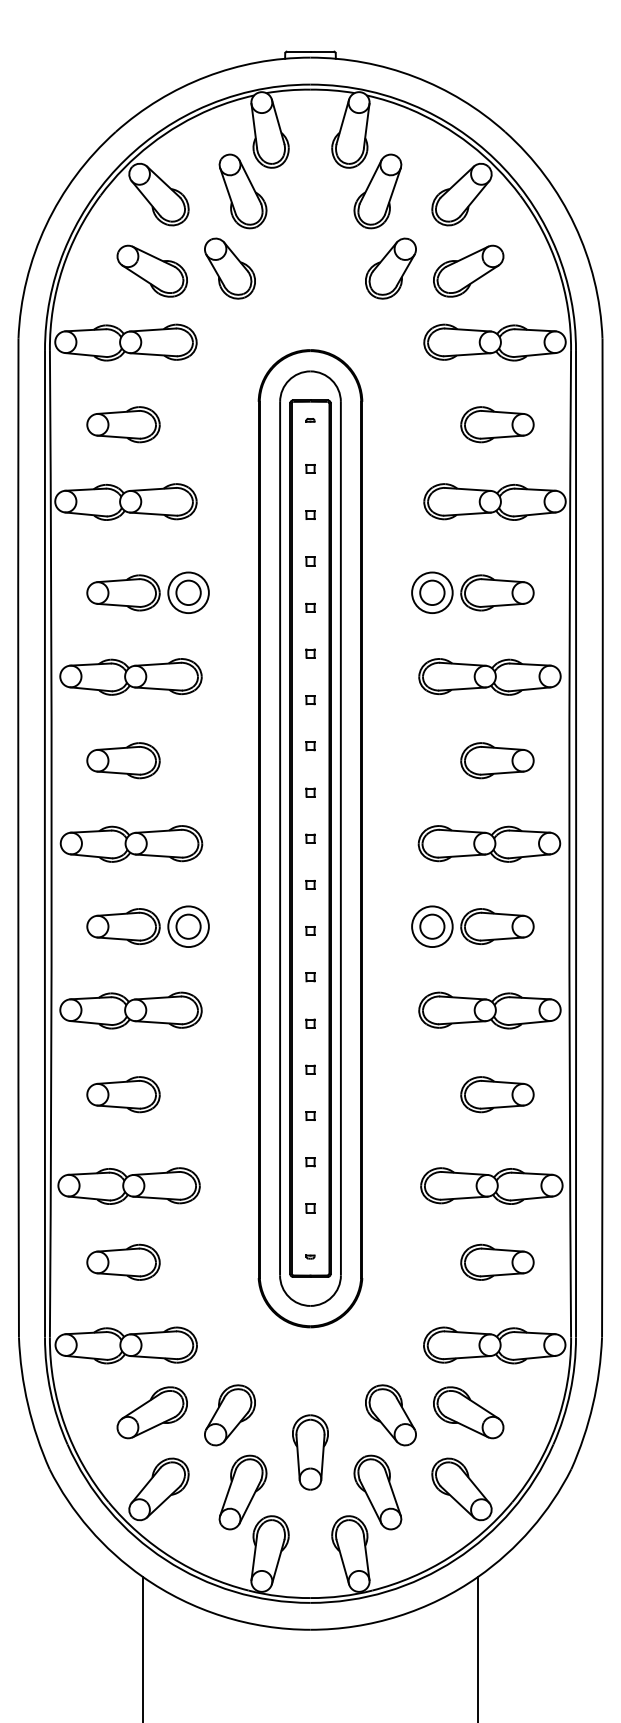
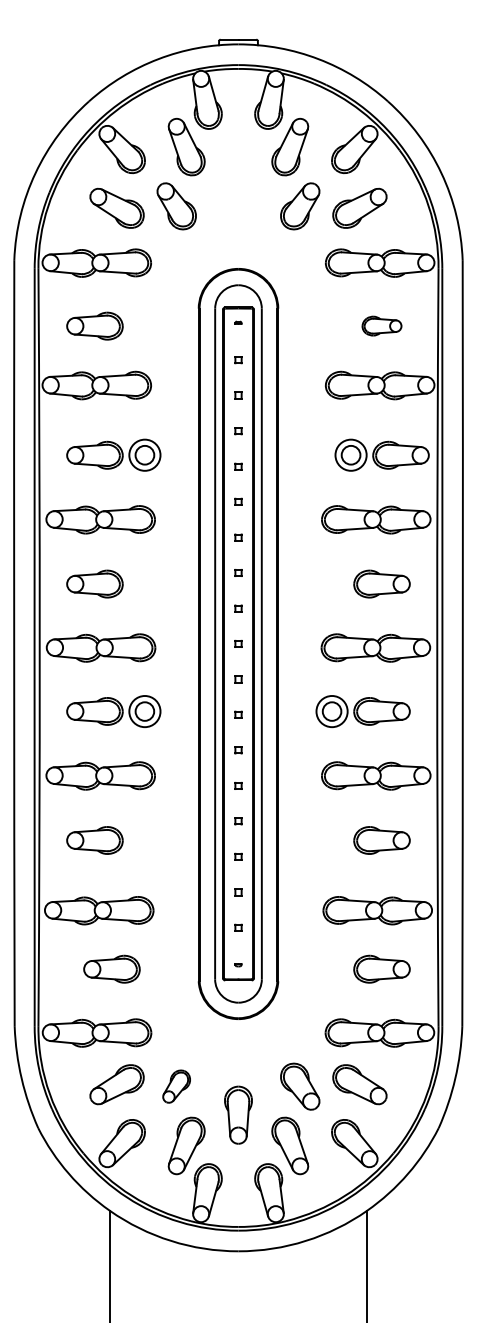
part: (496, 423) -> (381, 325), size x0.7
part: (472, 591) -> (381, 454), moved
part: (122, 1261) -> (111, 968), moved
part: (229, 1415) -> (176, 1086), size x0.7

